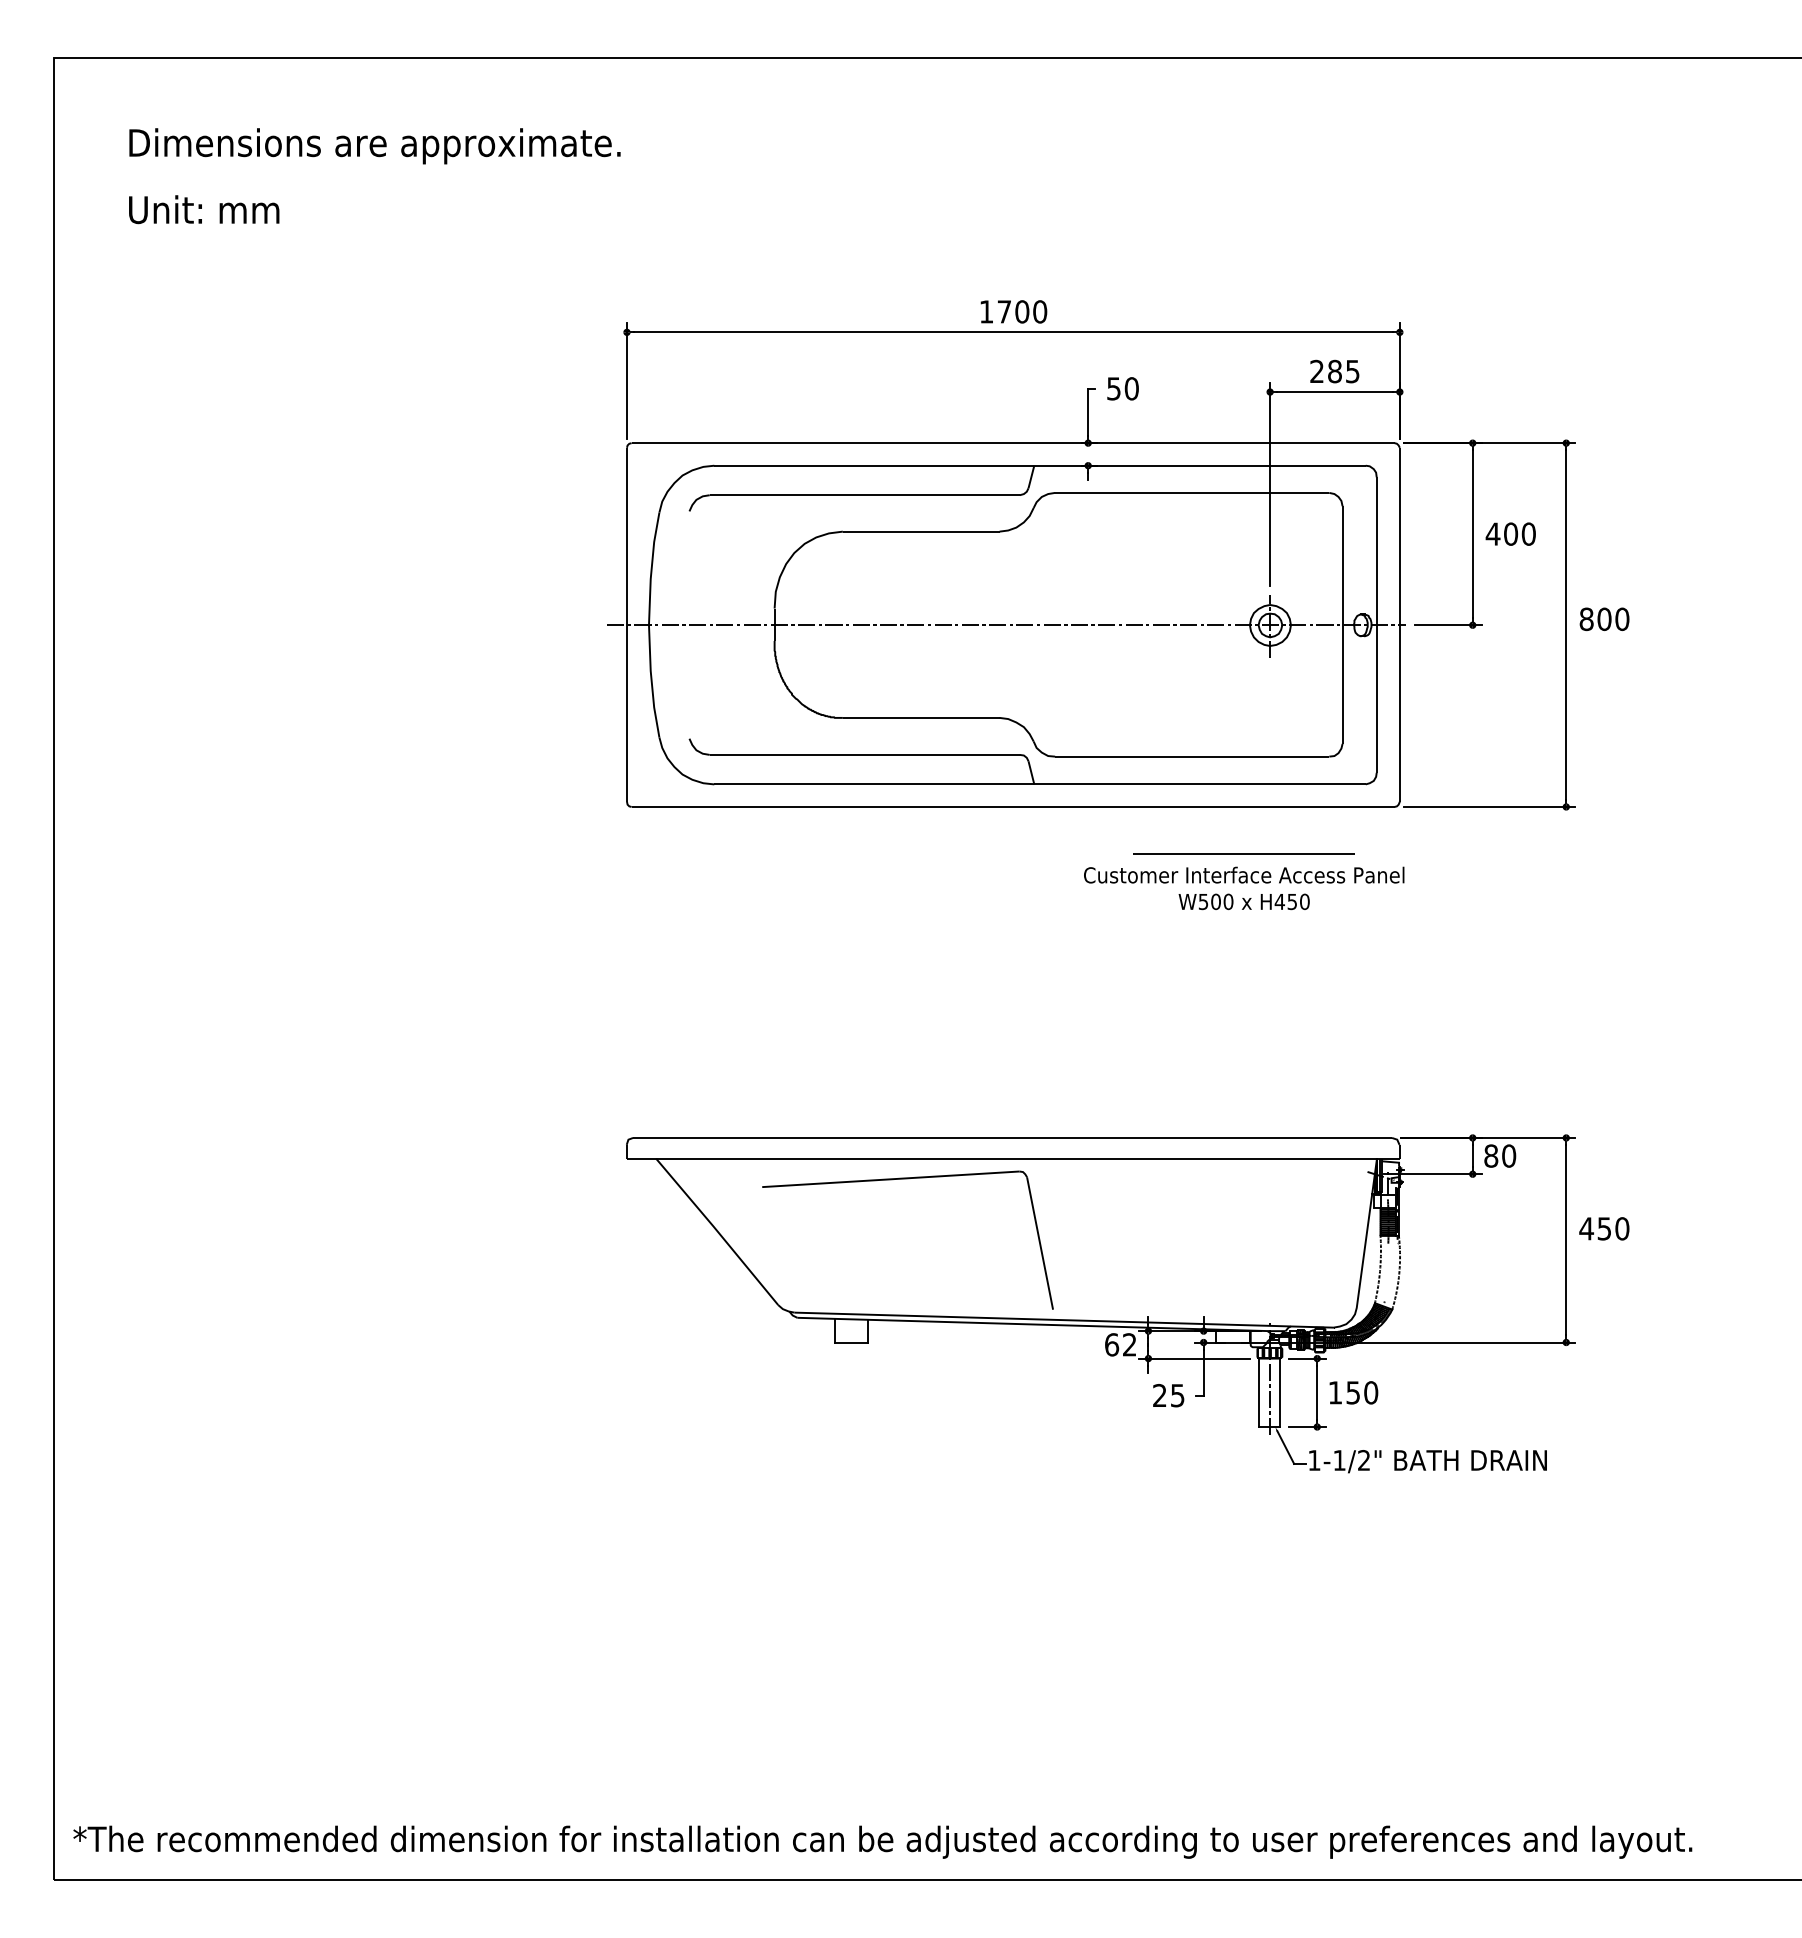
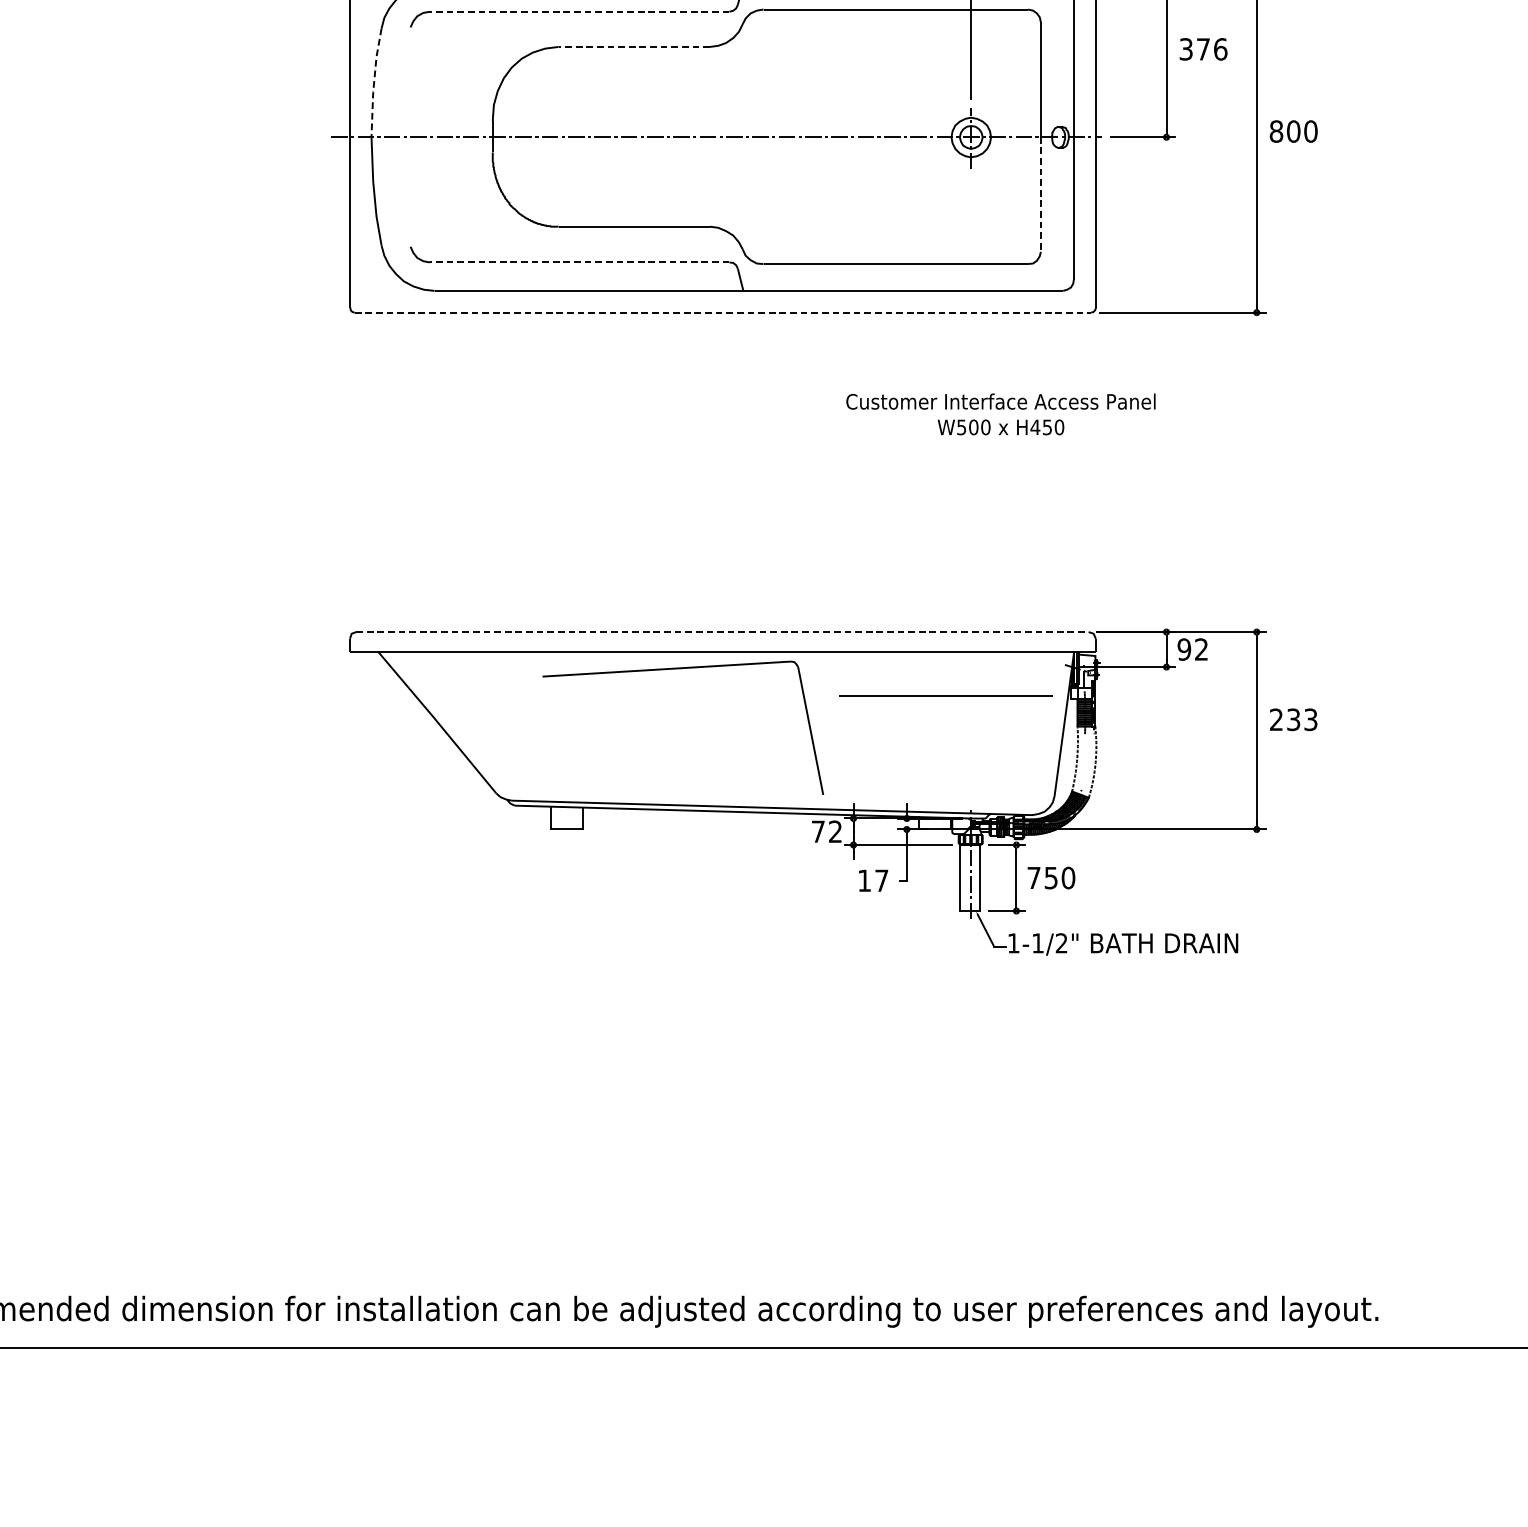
line: (864, 495) -> (579, 12), solid -> dashed
line: (920, 531) -> (633, 46), solid -> dashed
text: (1510, 533) -> (1202, 48), 400 -> 376
line: (651, 568) -> (373, 82), solid -> dashed
line: (1342, 684) -> (1040, 194), solid -> dashed
line: (864, 754) -> (579, 262), solid -> dashed
line: (1013, 806) -> (723, 312), solid -> dashed
line: (1243, 853) -> (945, 695), moved
text: (1244, 888) -> (1001, 414), moved
line: (1013, 1137) -> (723, 631), solid -> dashed
text: (1500, 1155) -> (1193, 649), 80 -> 92
part: (907, 1179) -> (682, 669), moved
text: (1604, 1228) -> (1293, 719), 450 -> 233
text: (1112, 1344) -> (818, 831), 62 -> 72
text: (1335, 1392) -> (1034, 877), 150 -> 750
text: (1168, 1395) -> (872, 880), 25 -> 17

